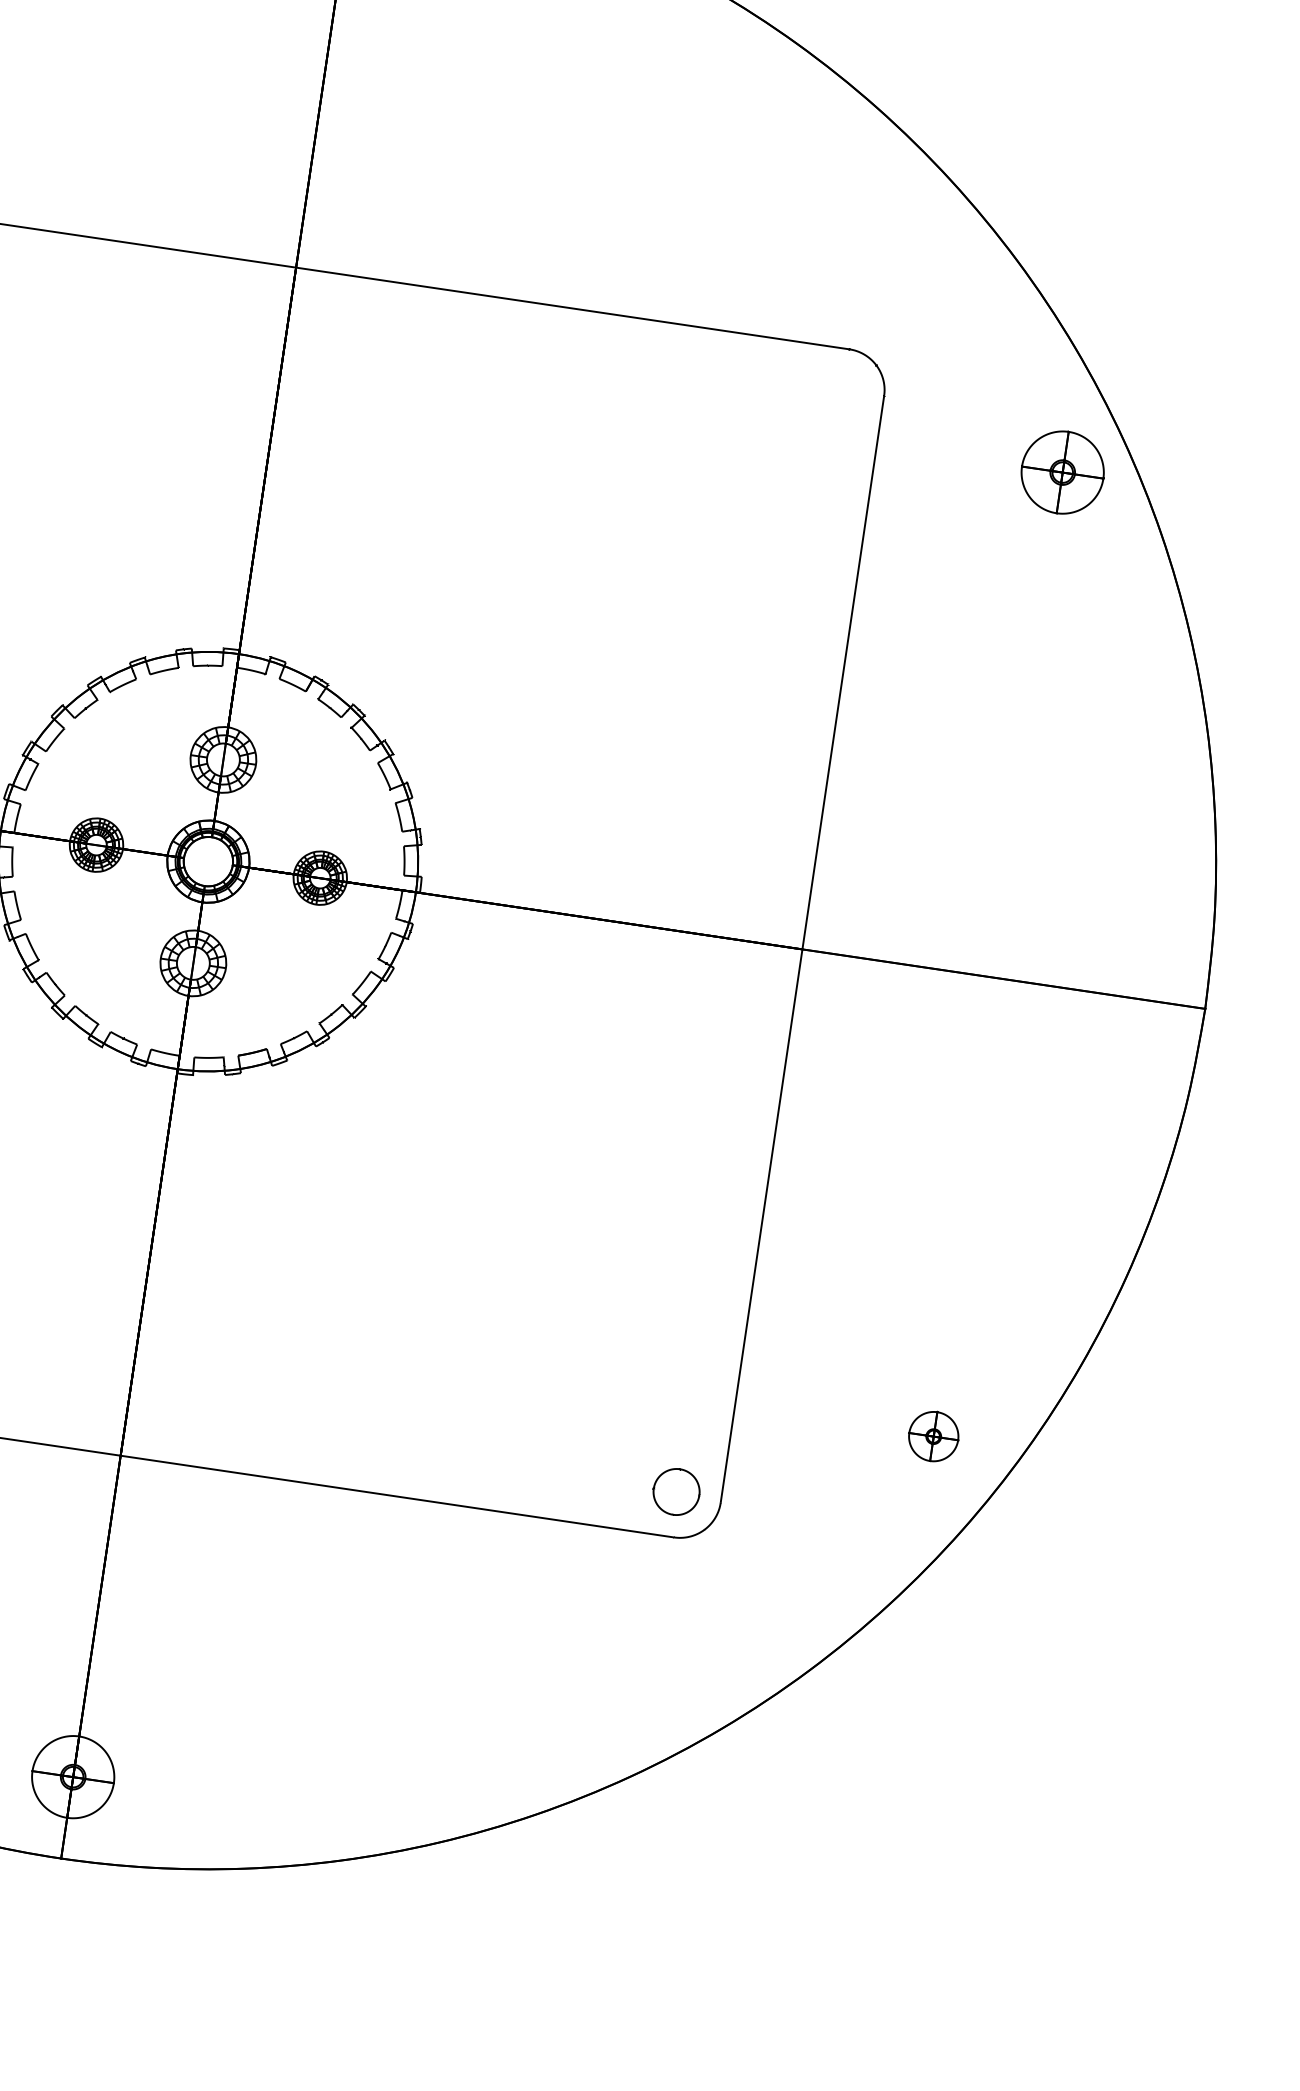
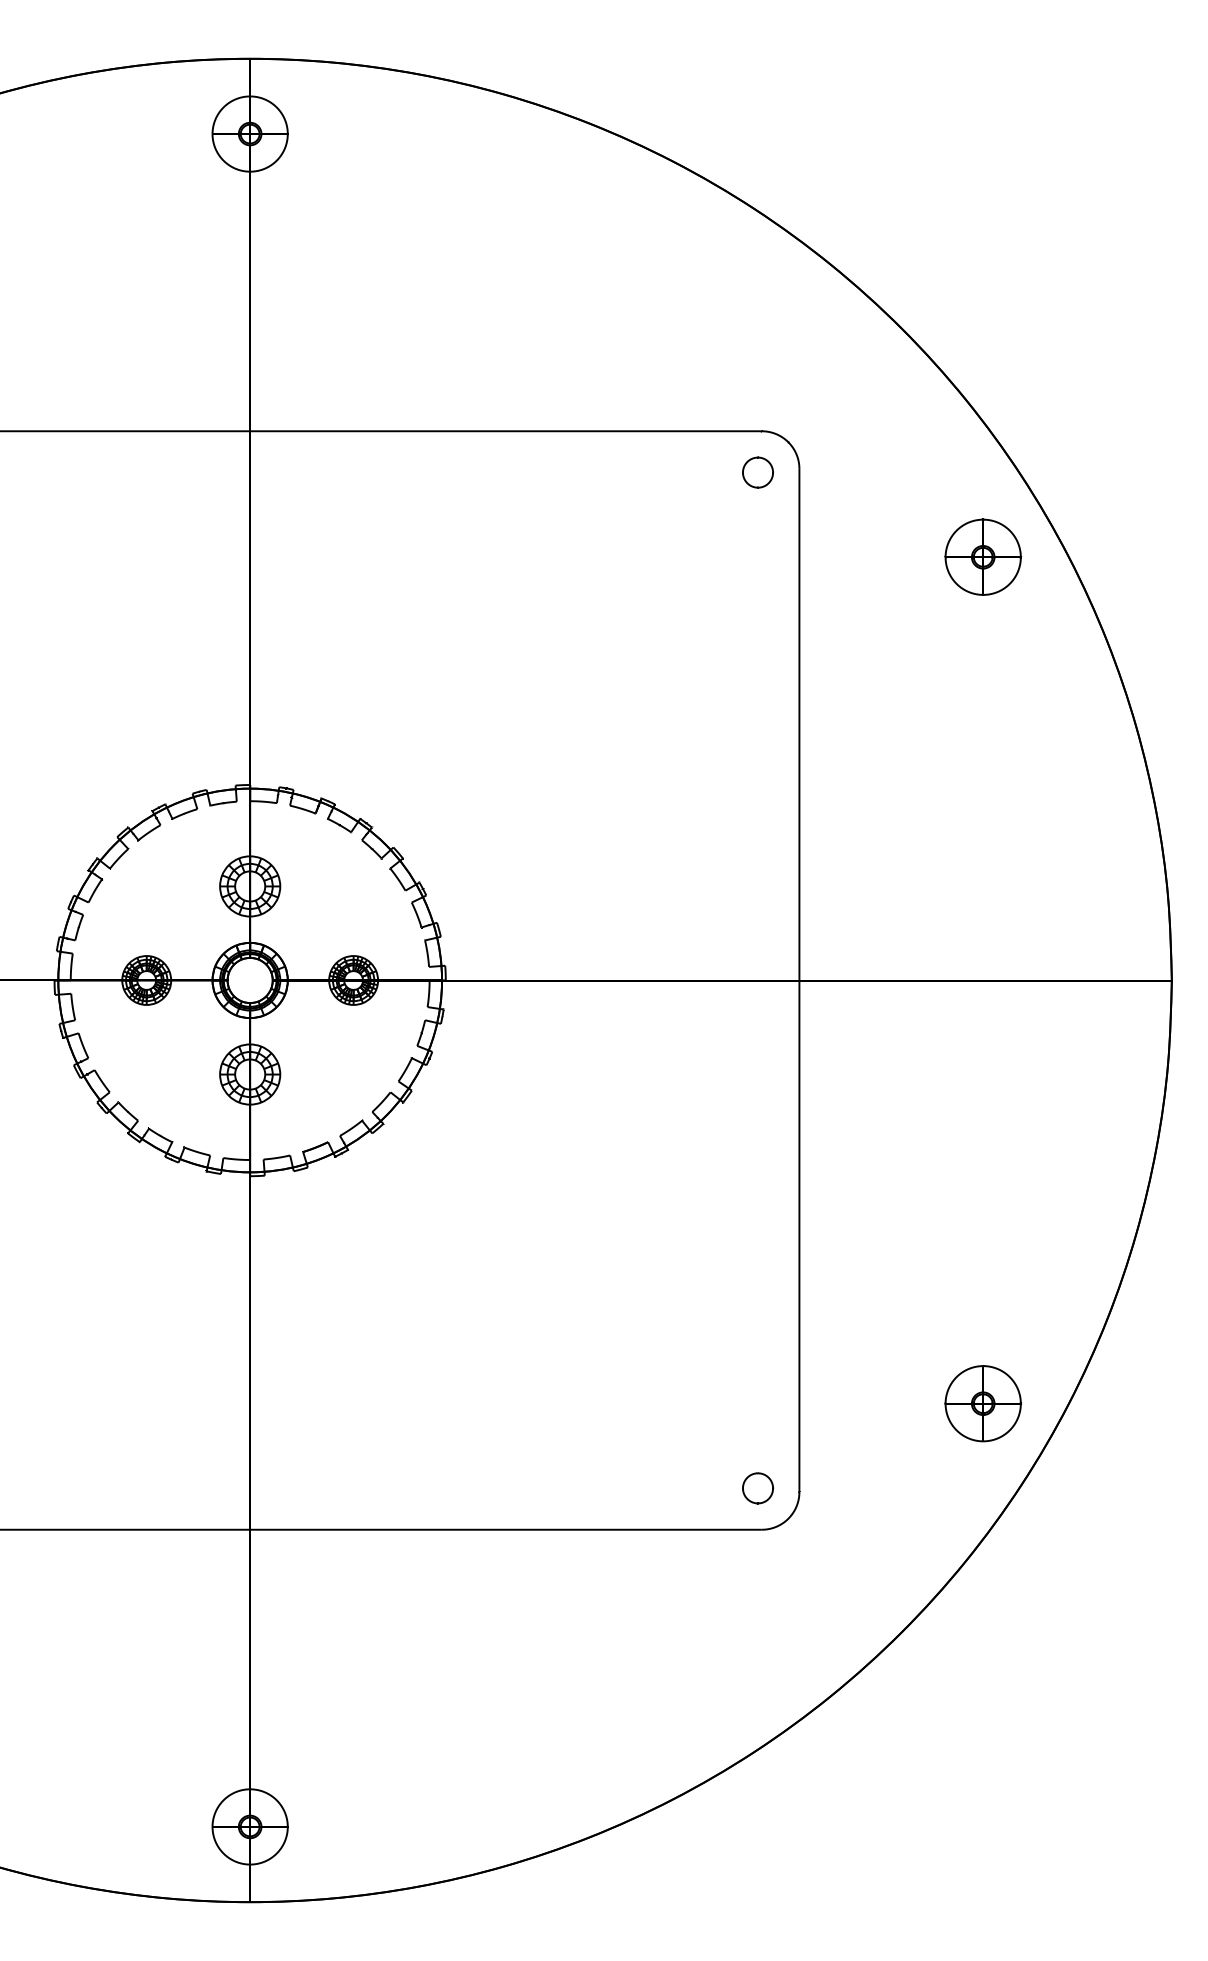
part: (838, 393) -> (757, 472), added
part: (1063, 471) -> (983, 556), moved
part: (933, 1436) -> (983, 1403), size x1.67
part: (675, 1492) -> (757, 1488), size x0.71

